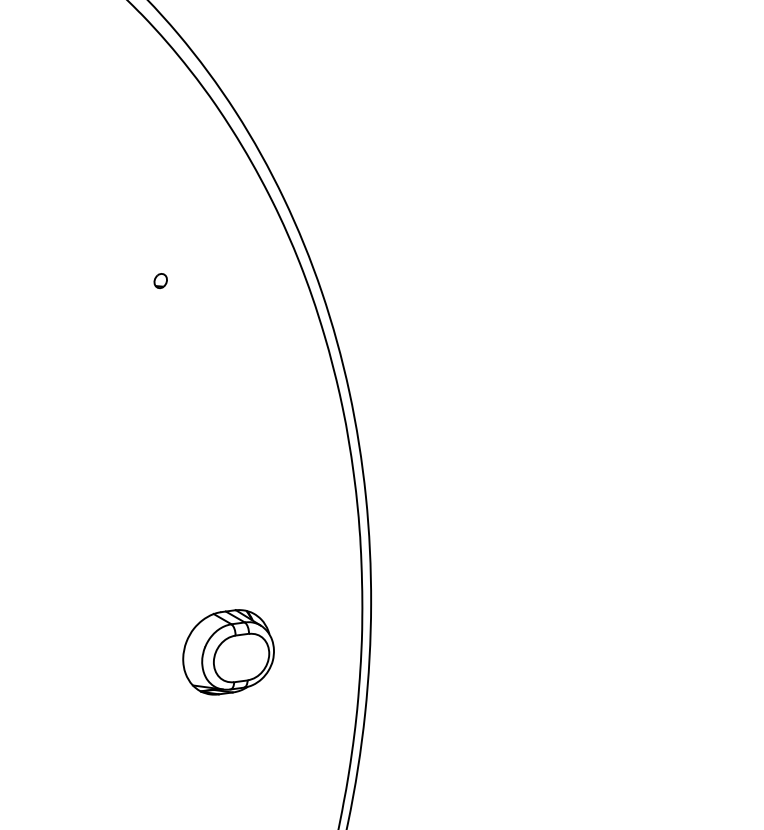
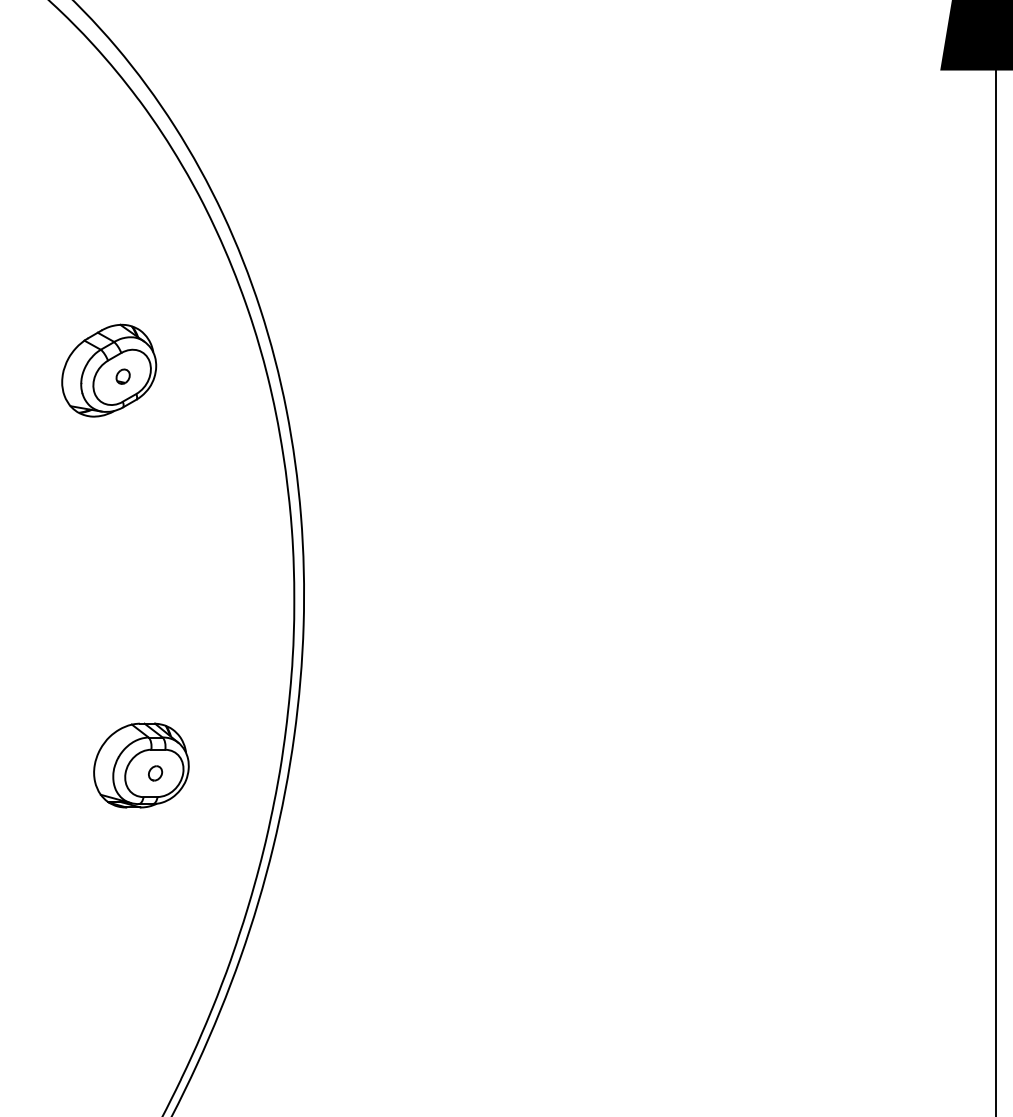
part: (146, 276) -> (109, 370), added
part: (242, 657) -> (155, 773), added

